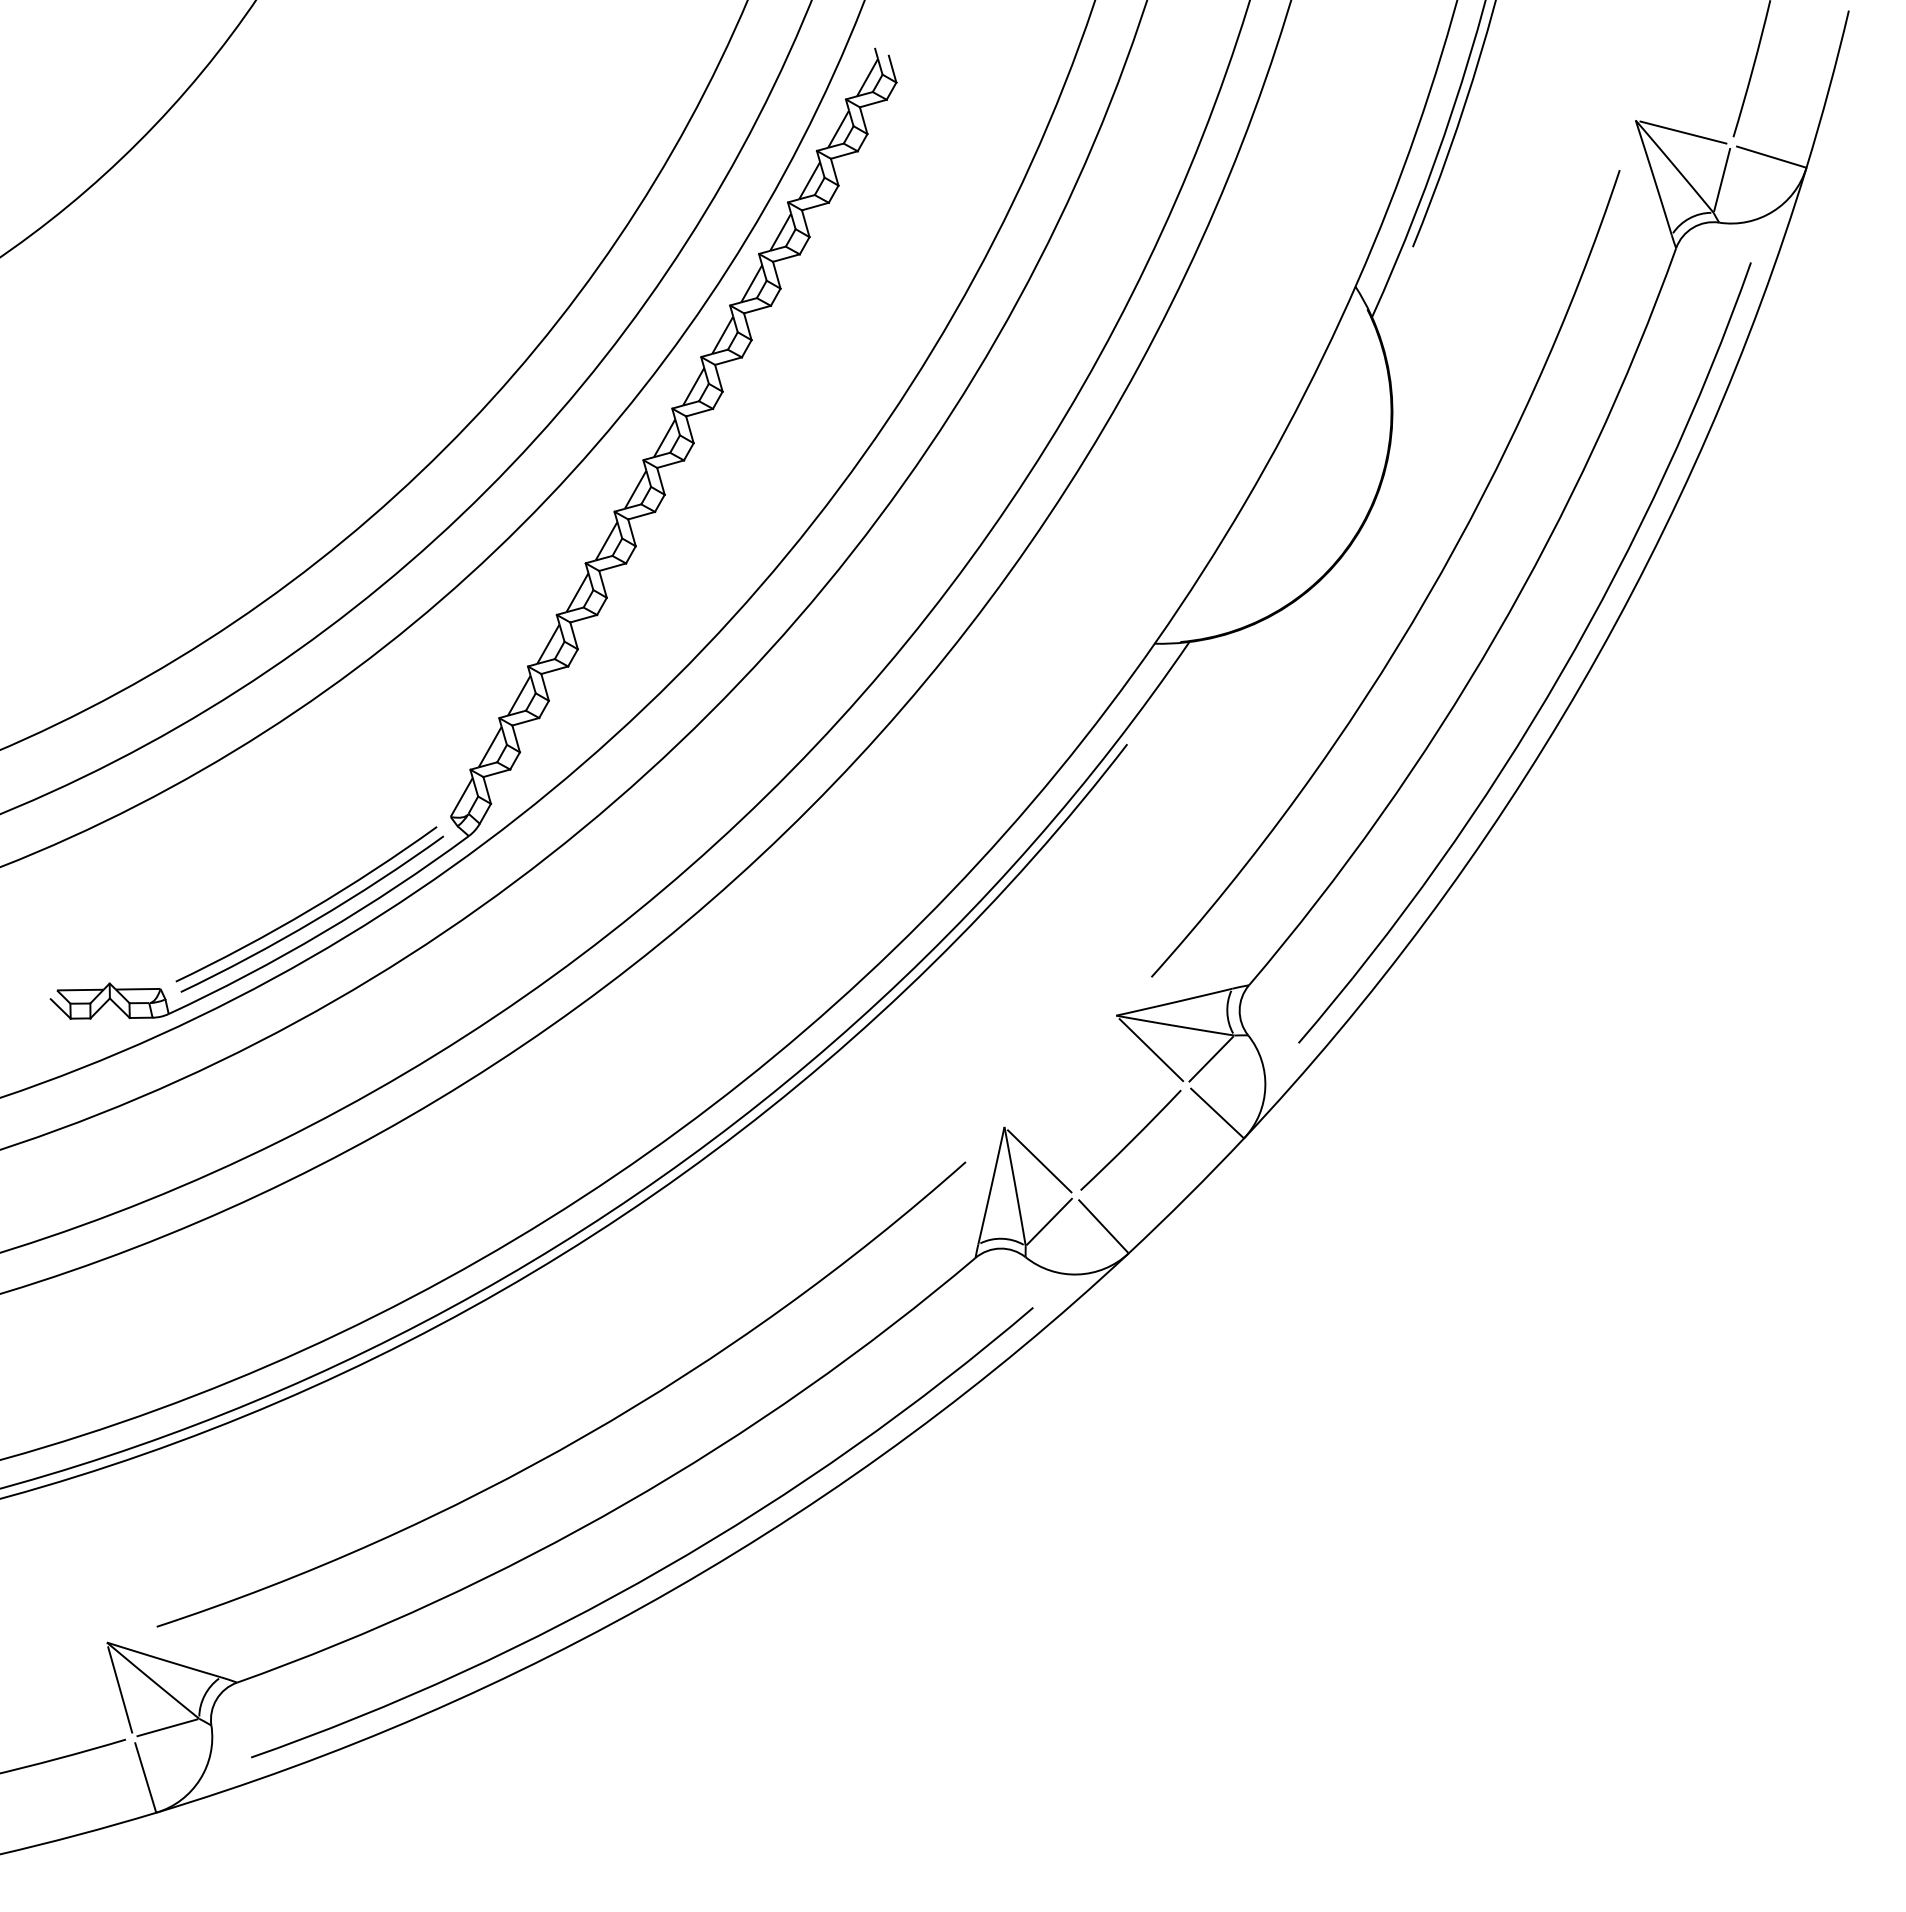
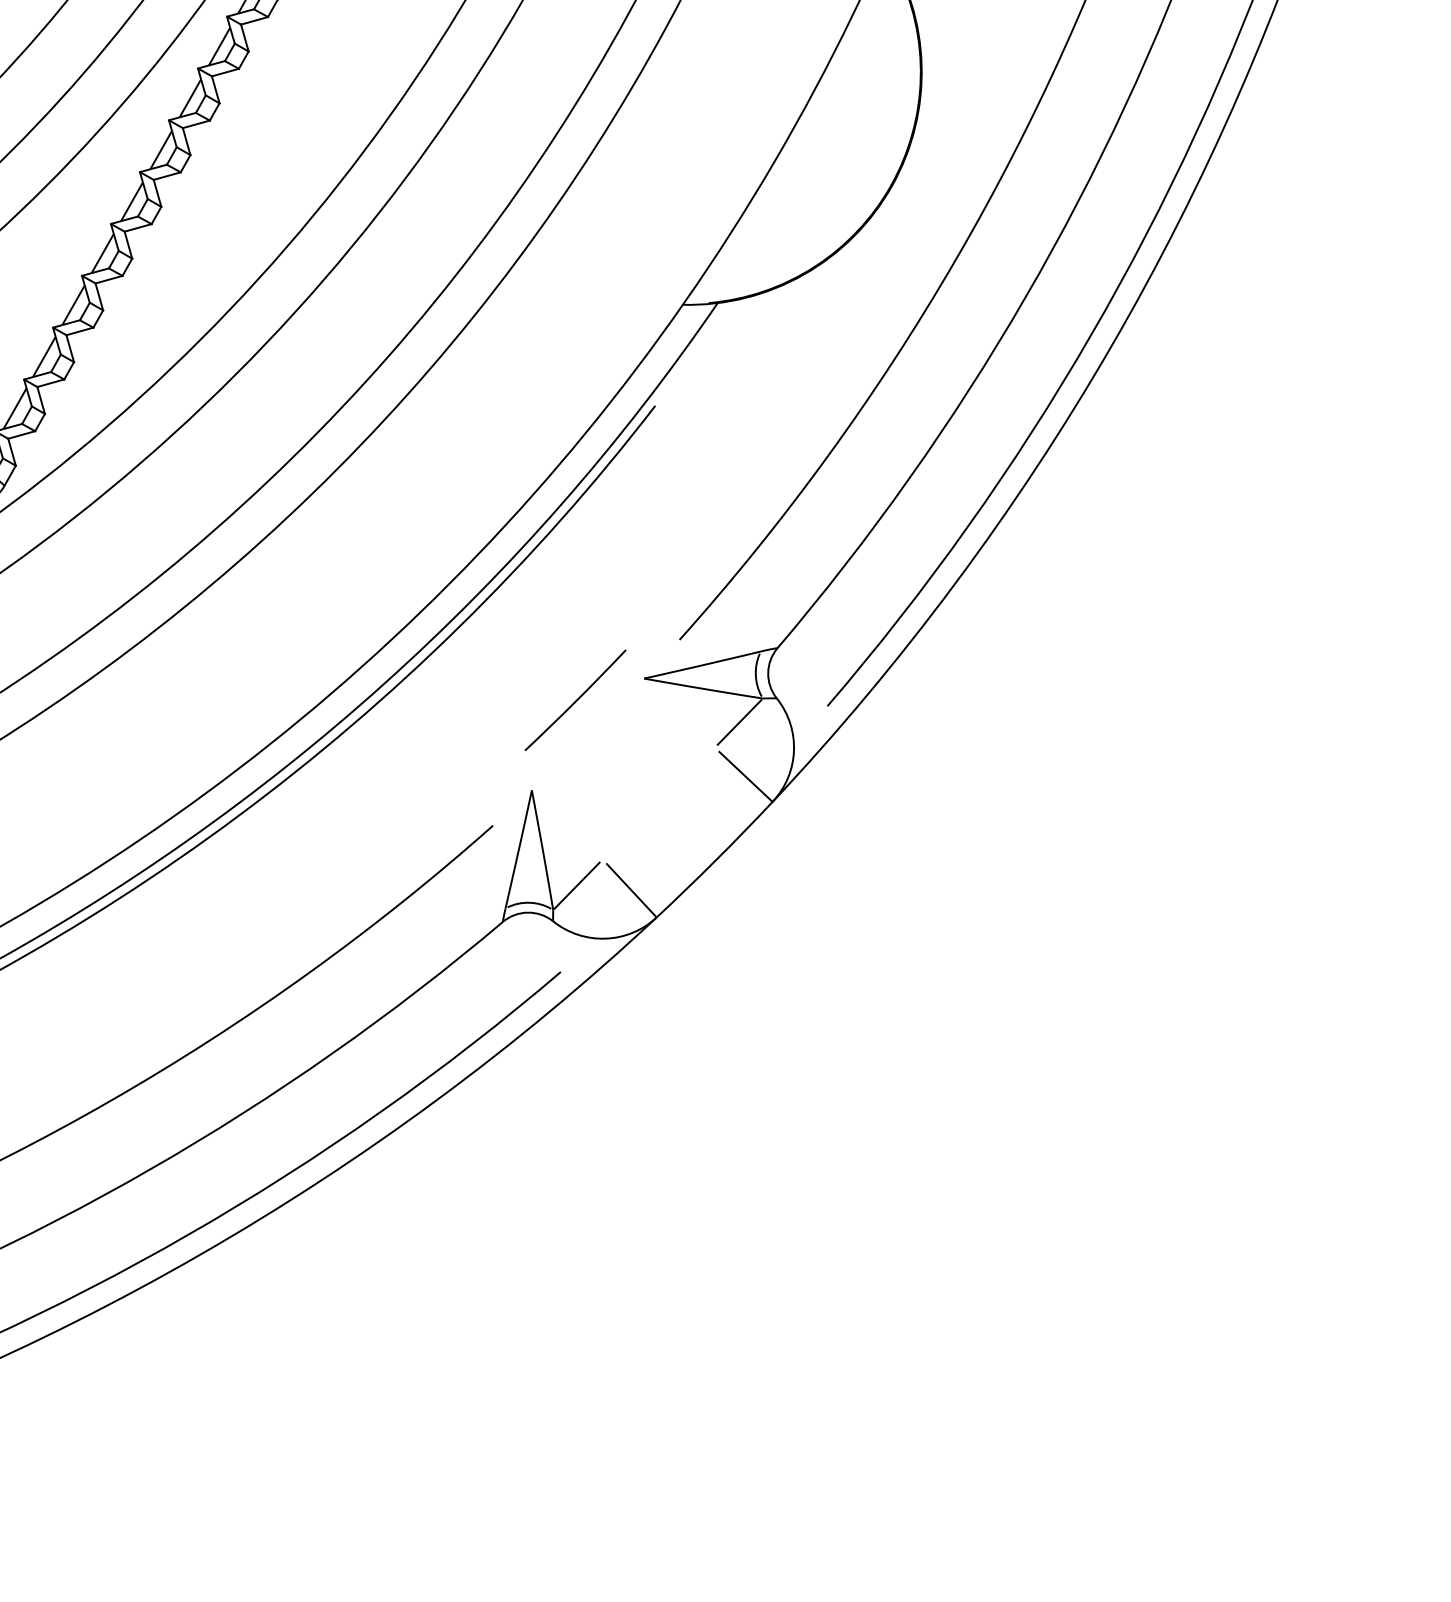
line: (1151, 1050) -> (679, 713), removed
line: (1131, 1139) -> (576, 699), moved
line: (1039, 1161) -> (567, 825), removed

